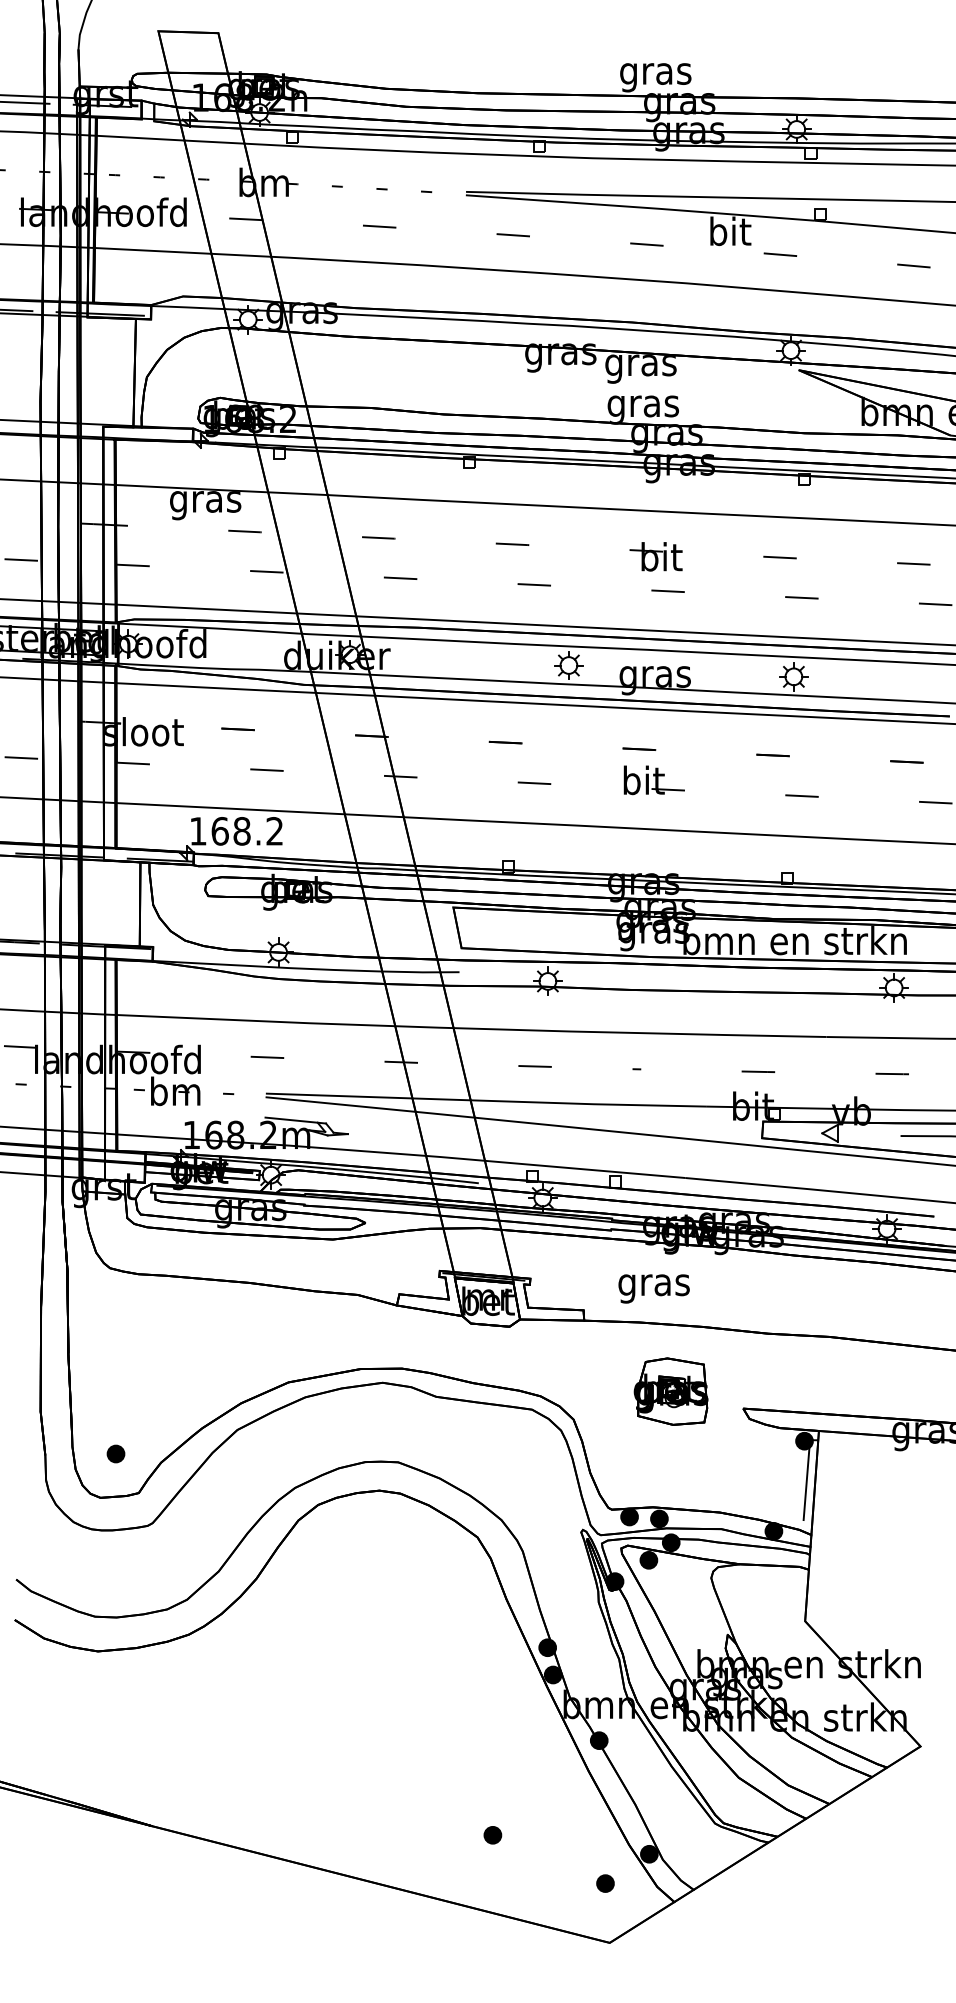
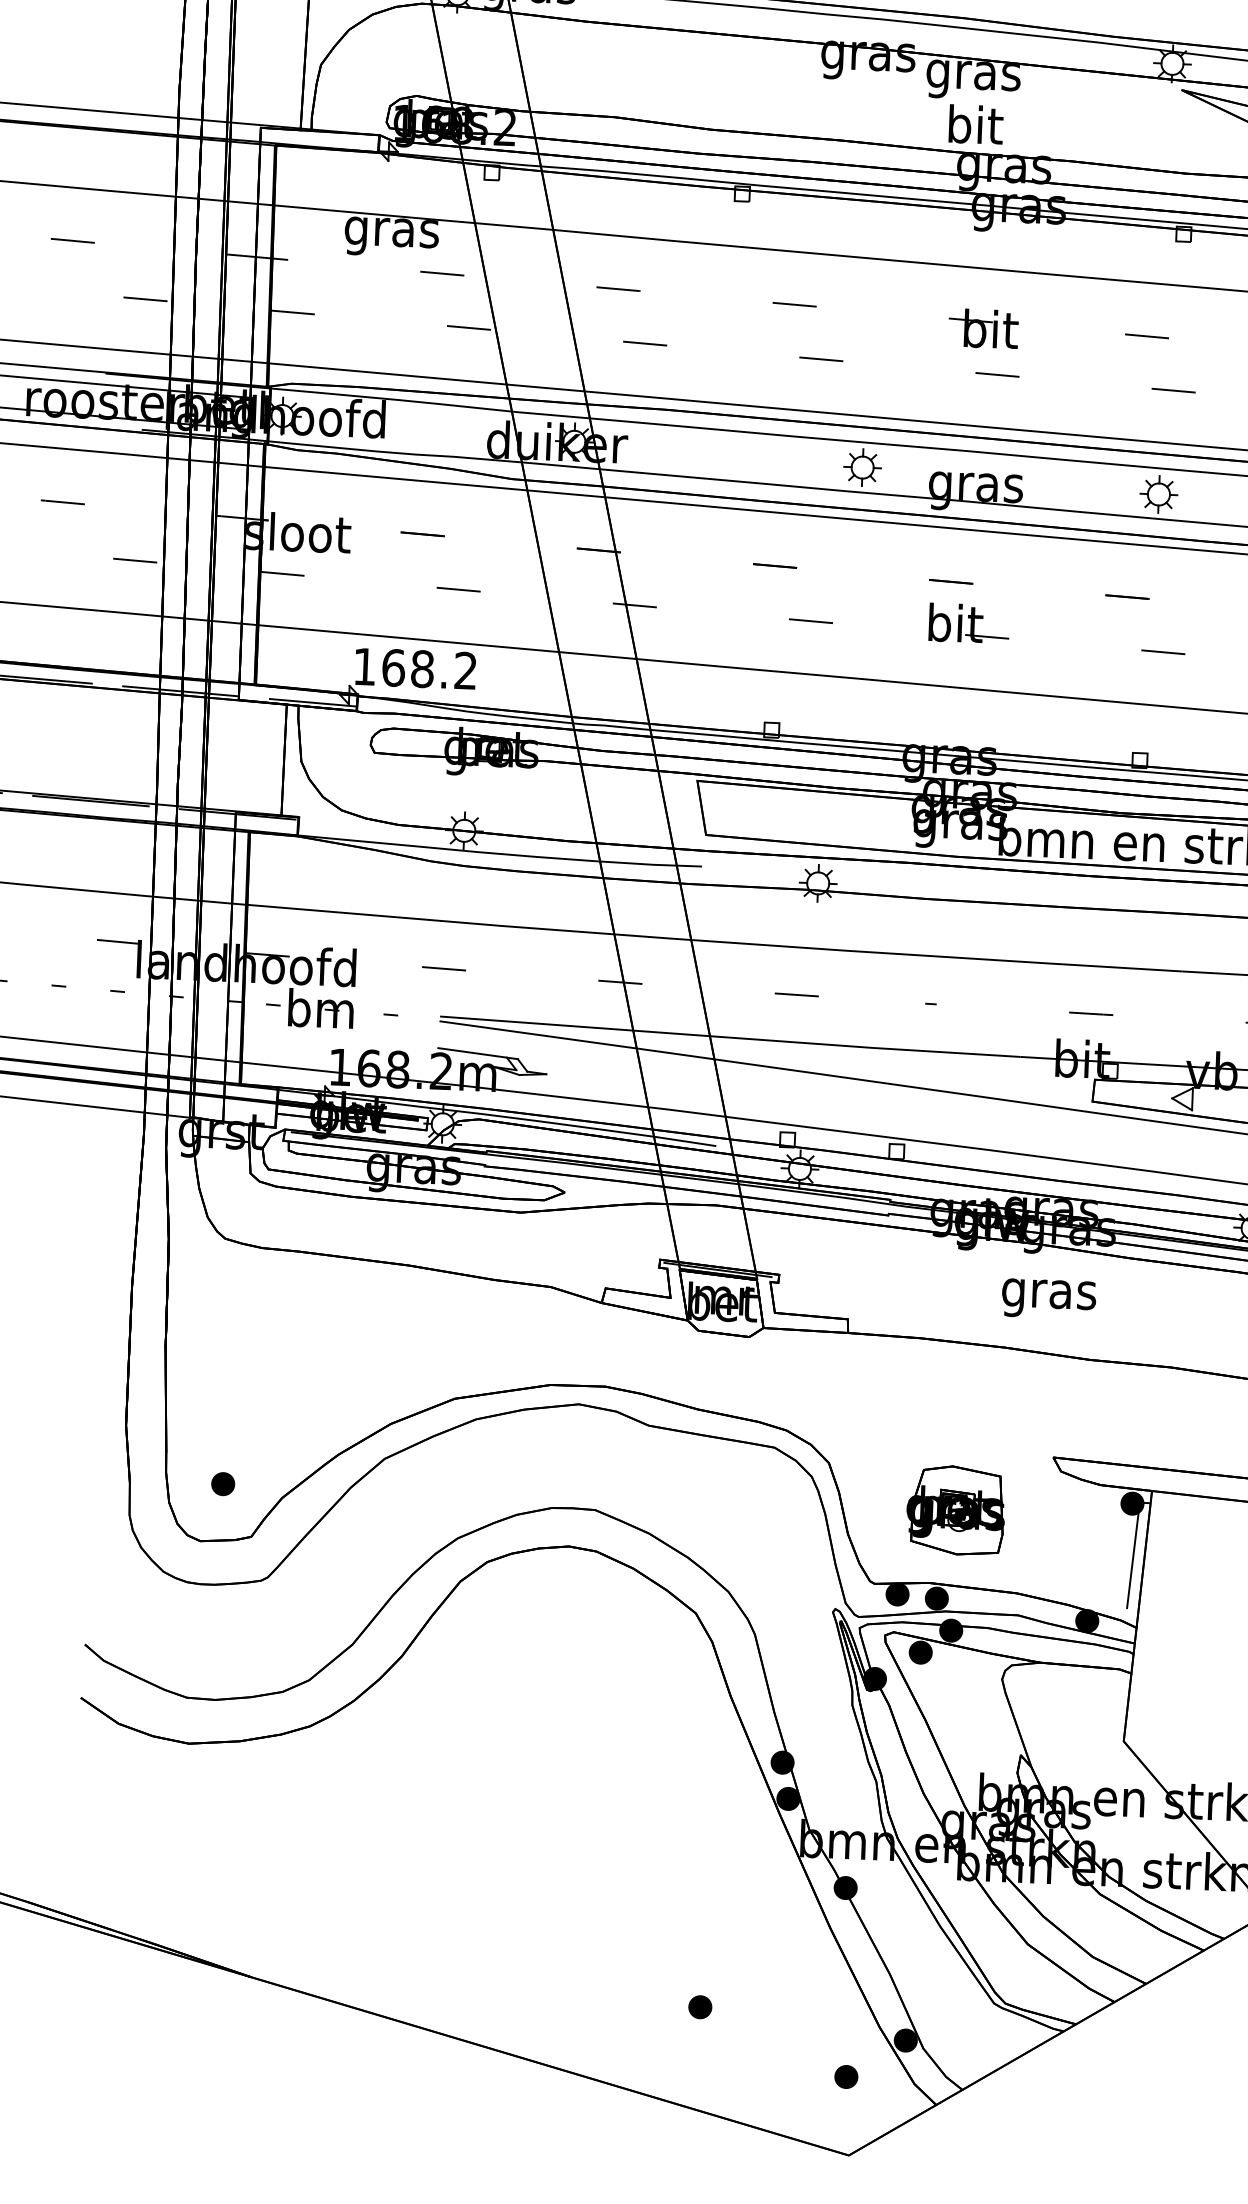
text: (642, 405) -> (973, 128), gras -> bit
text: (653, 1288) -> (1048, 1298), moved
part: (670, 1391) -> (955, 1510), moved

